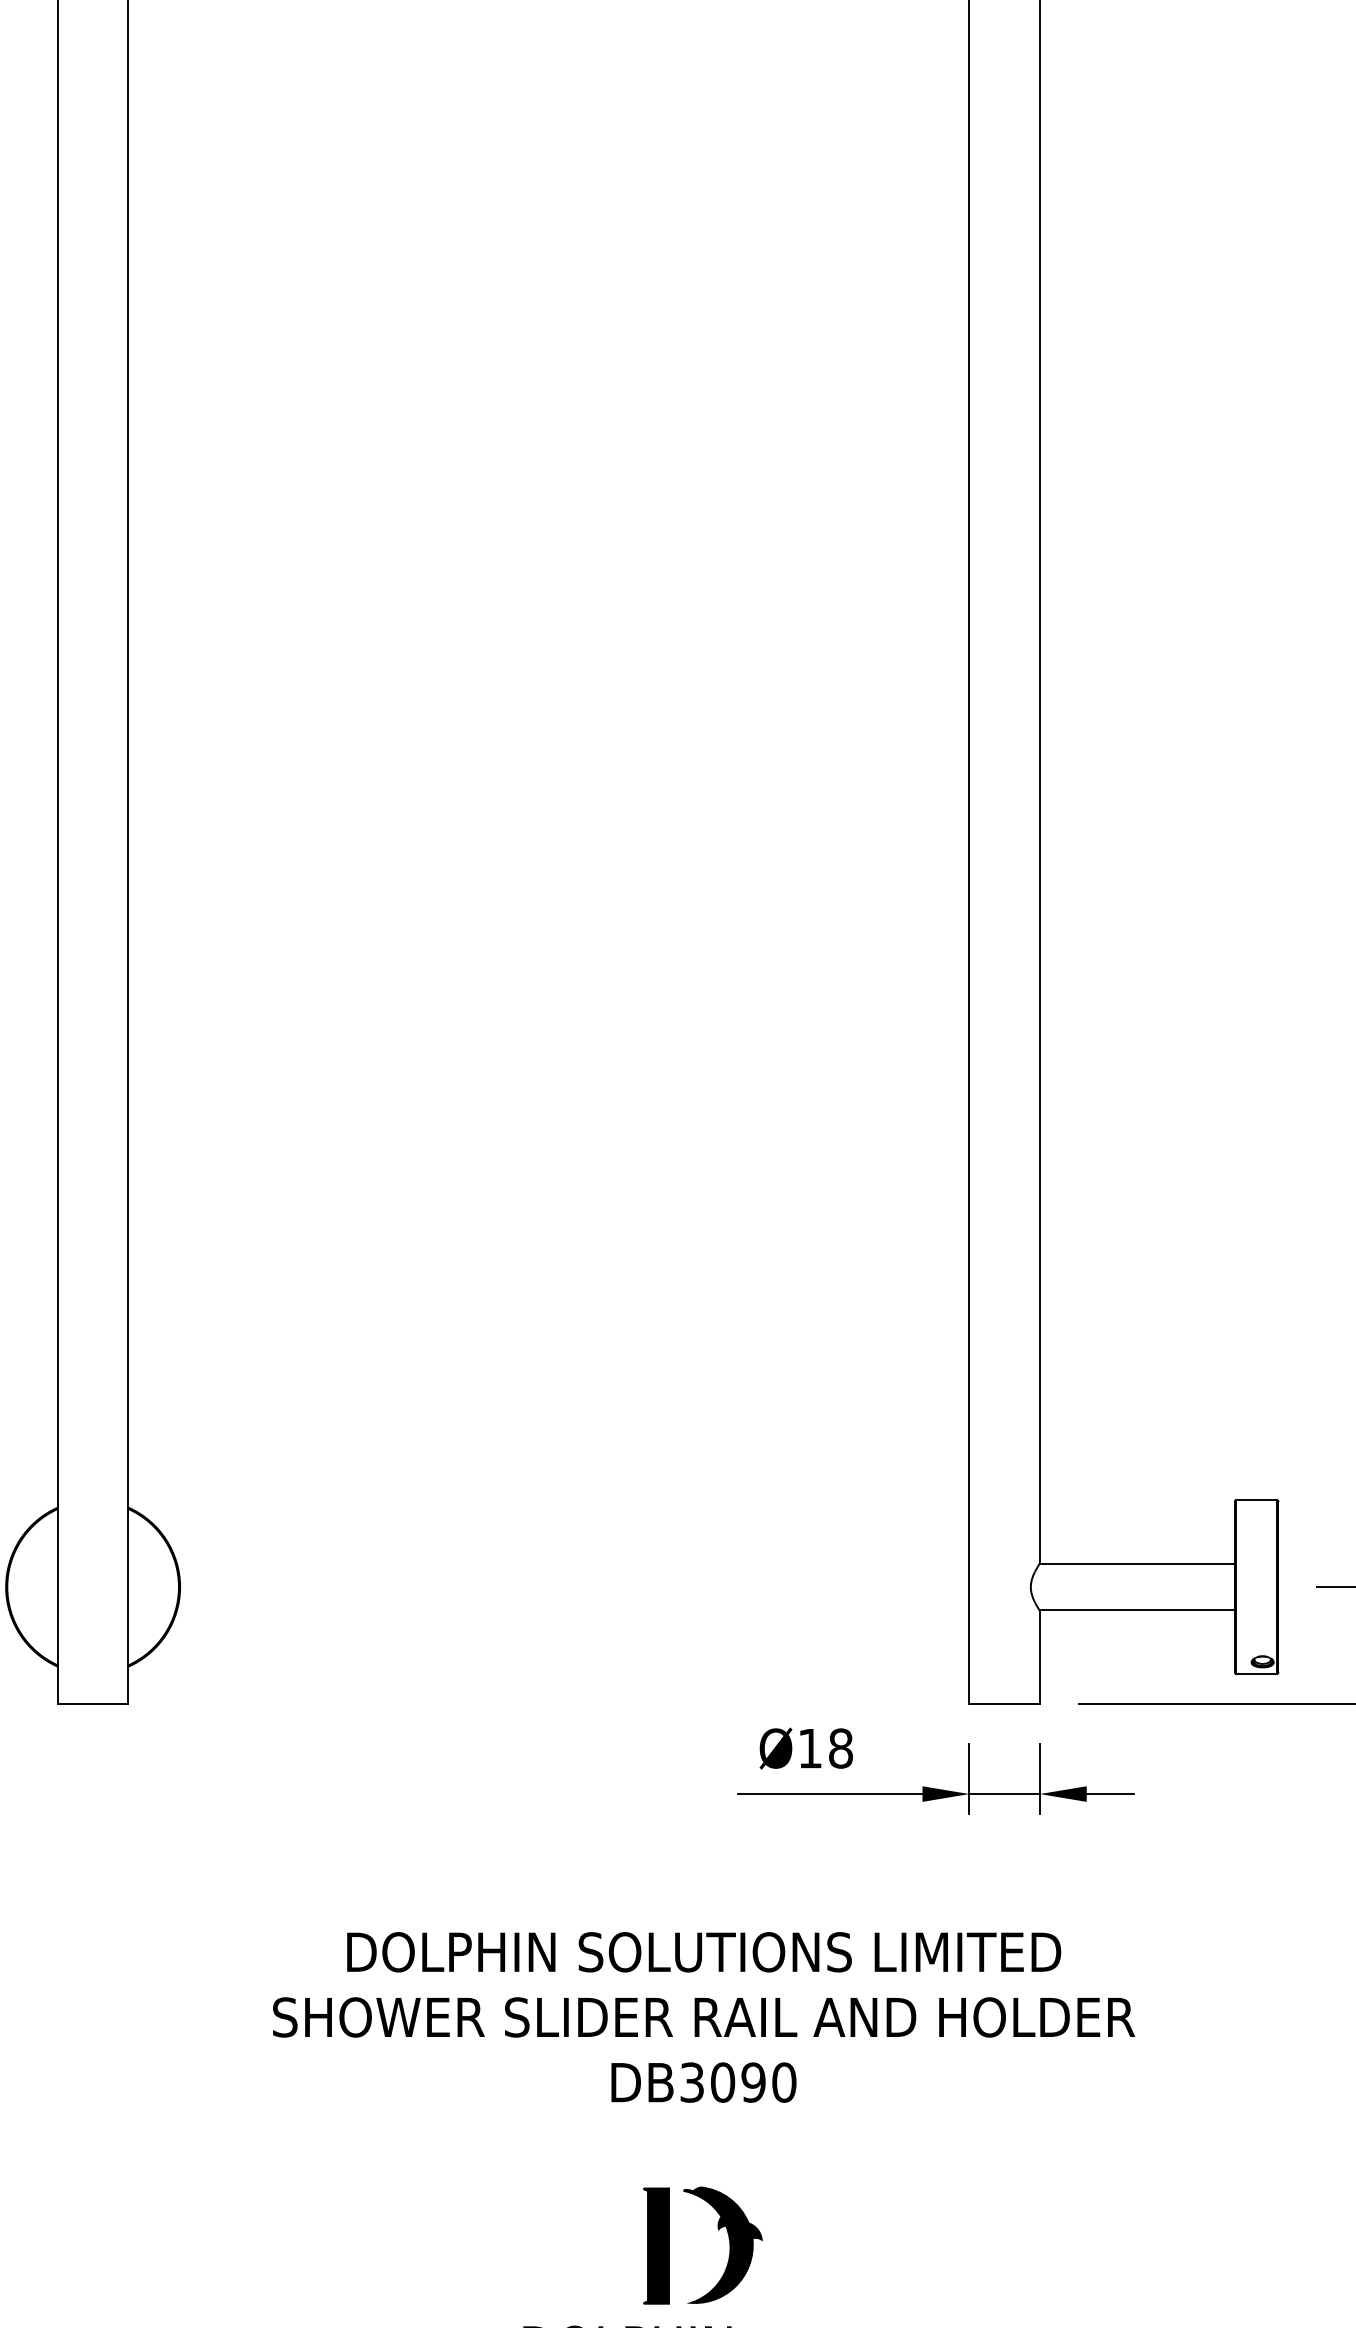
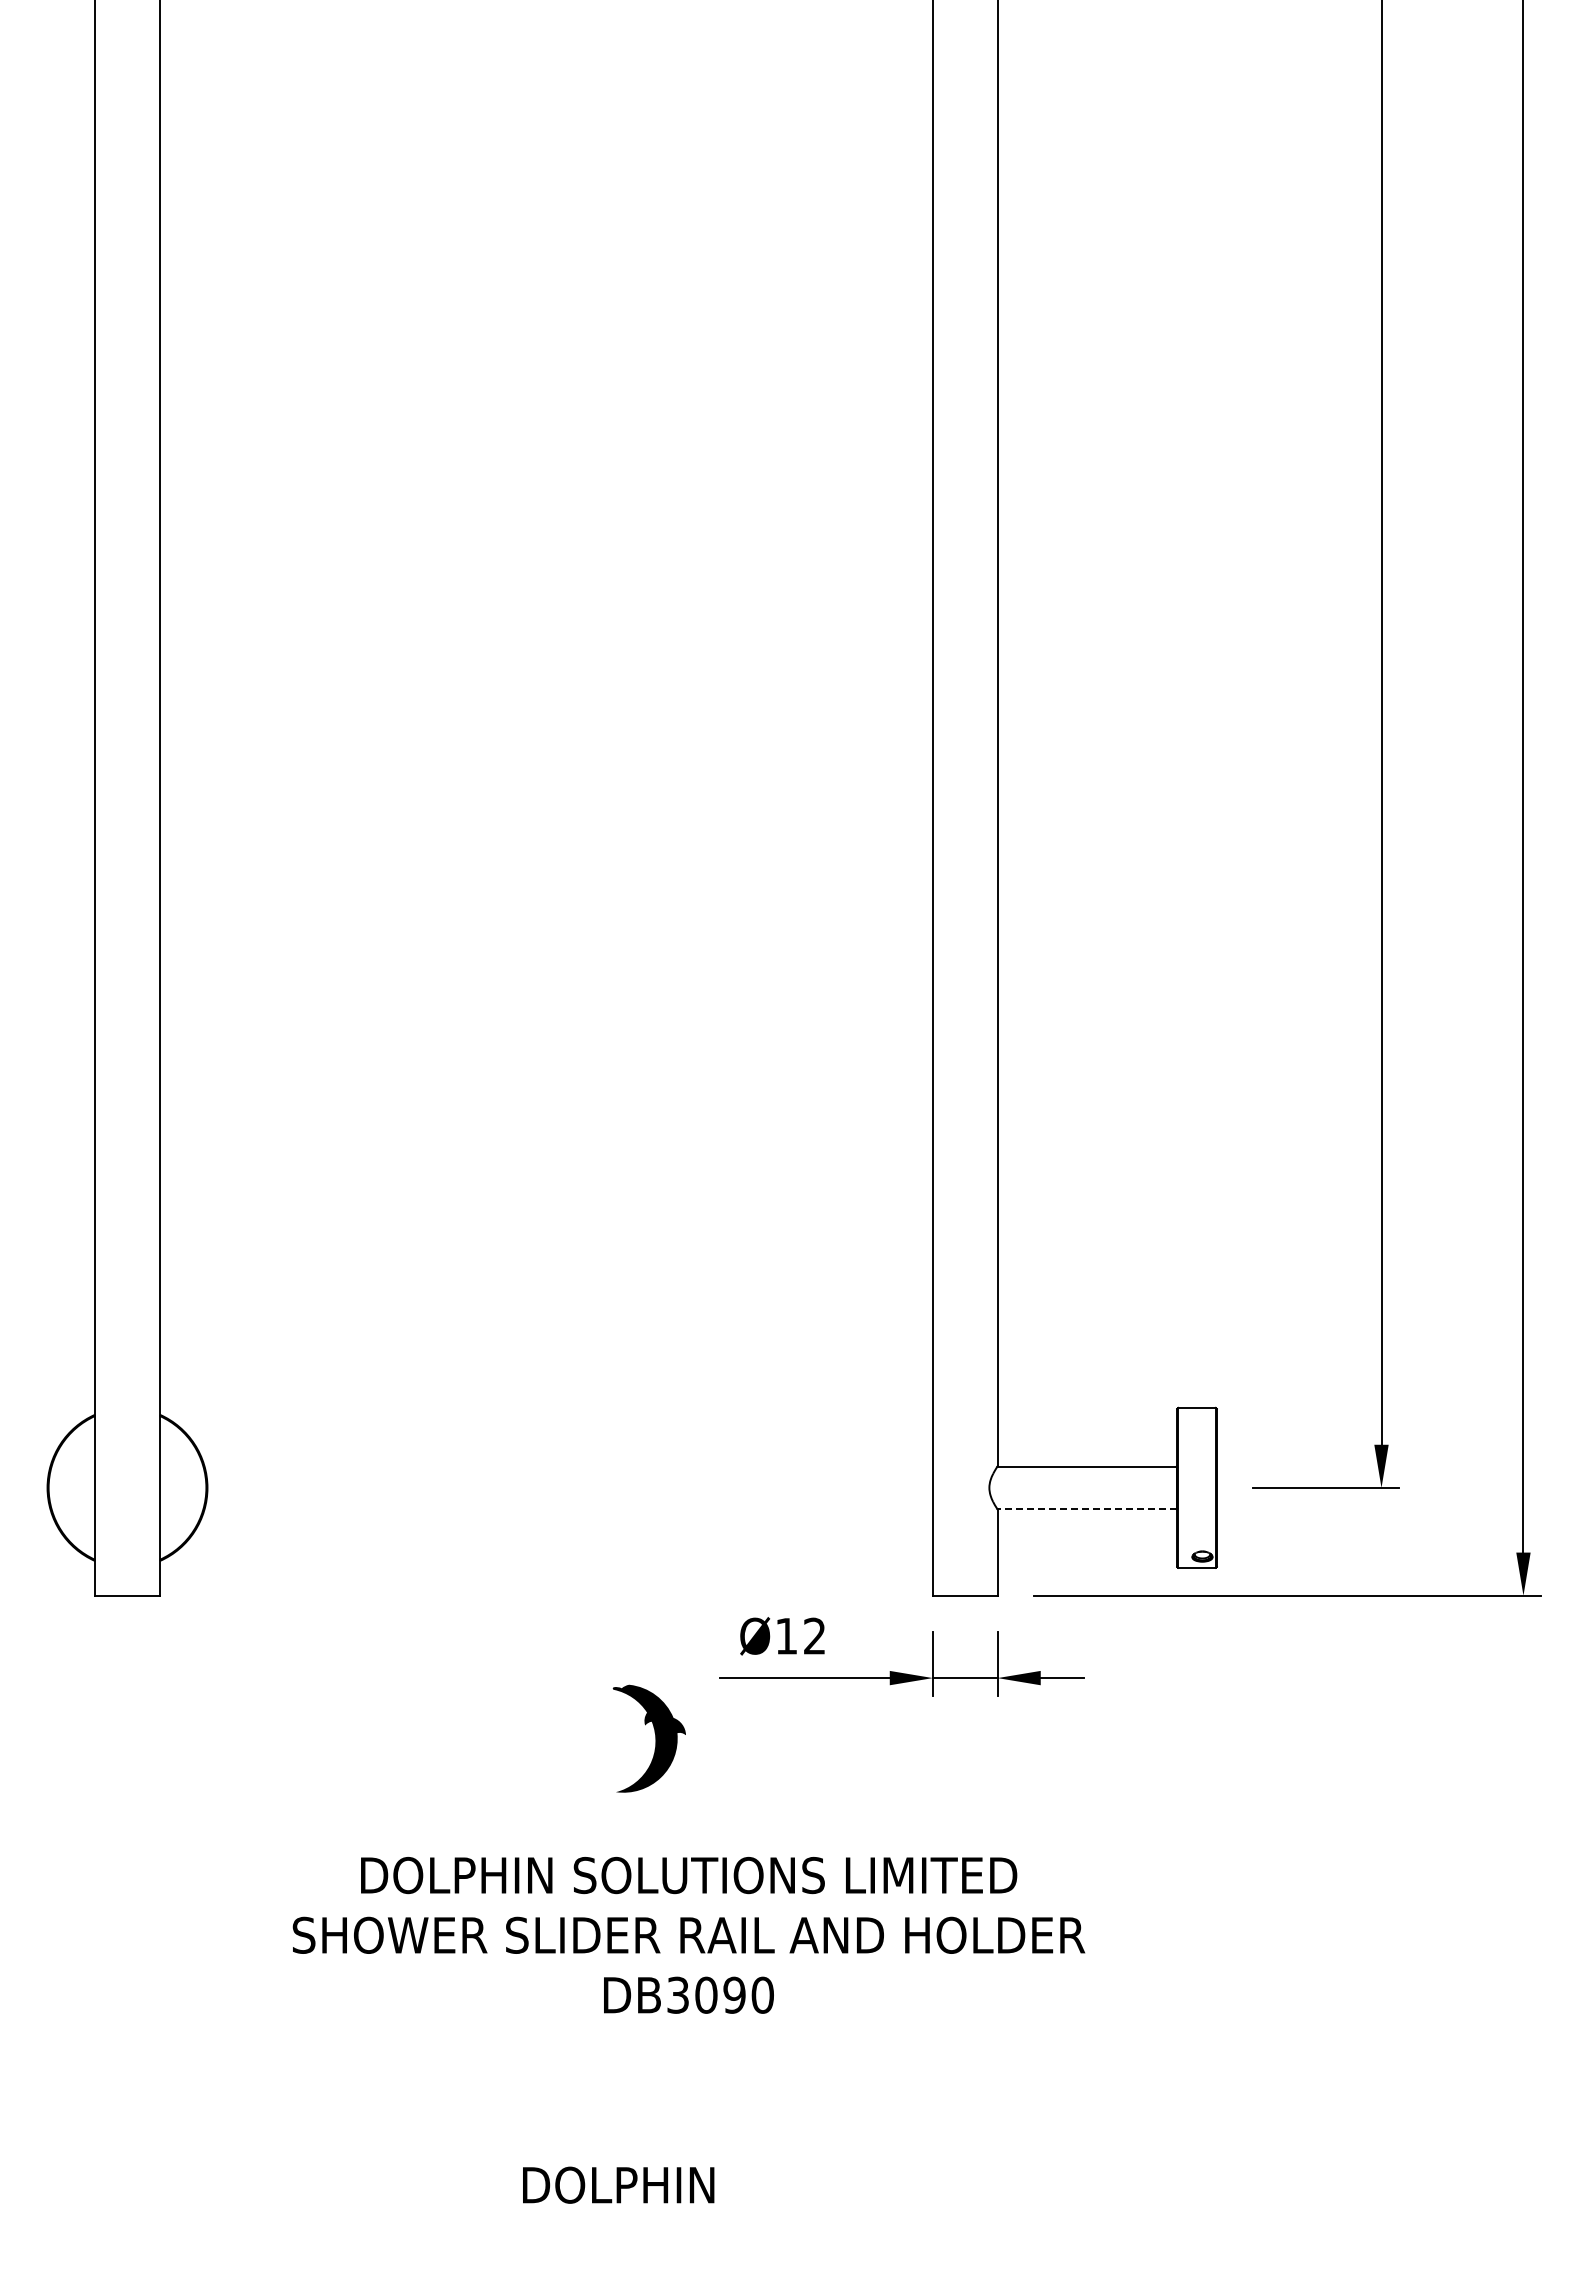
line: (1136, 1610) -> (1086, 1509), solid -> dashed
text: (840, 1747) -> (814, 1635), Ø18 -> Ø12
text: (703, 2017) -> (688, 1935), moved
part: (729, 2244) -> (655, 1738), moved
part: (656, 2246) -> (645, 2093), removed

